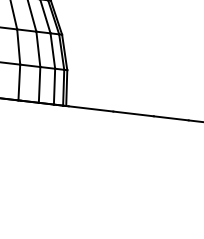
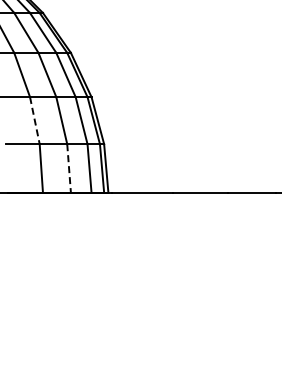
line: (18, 47) -> (34, 121), solid -> dashed
line: (39, 84) -> (69, 168), solid -> dashed

